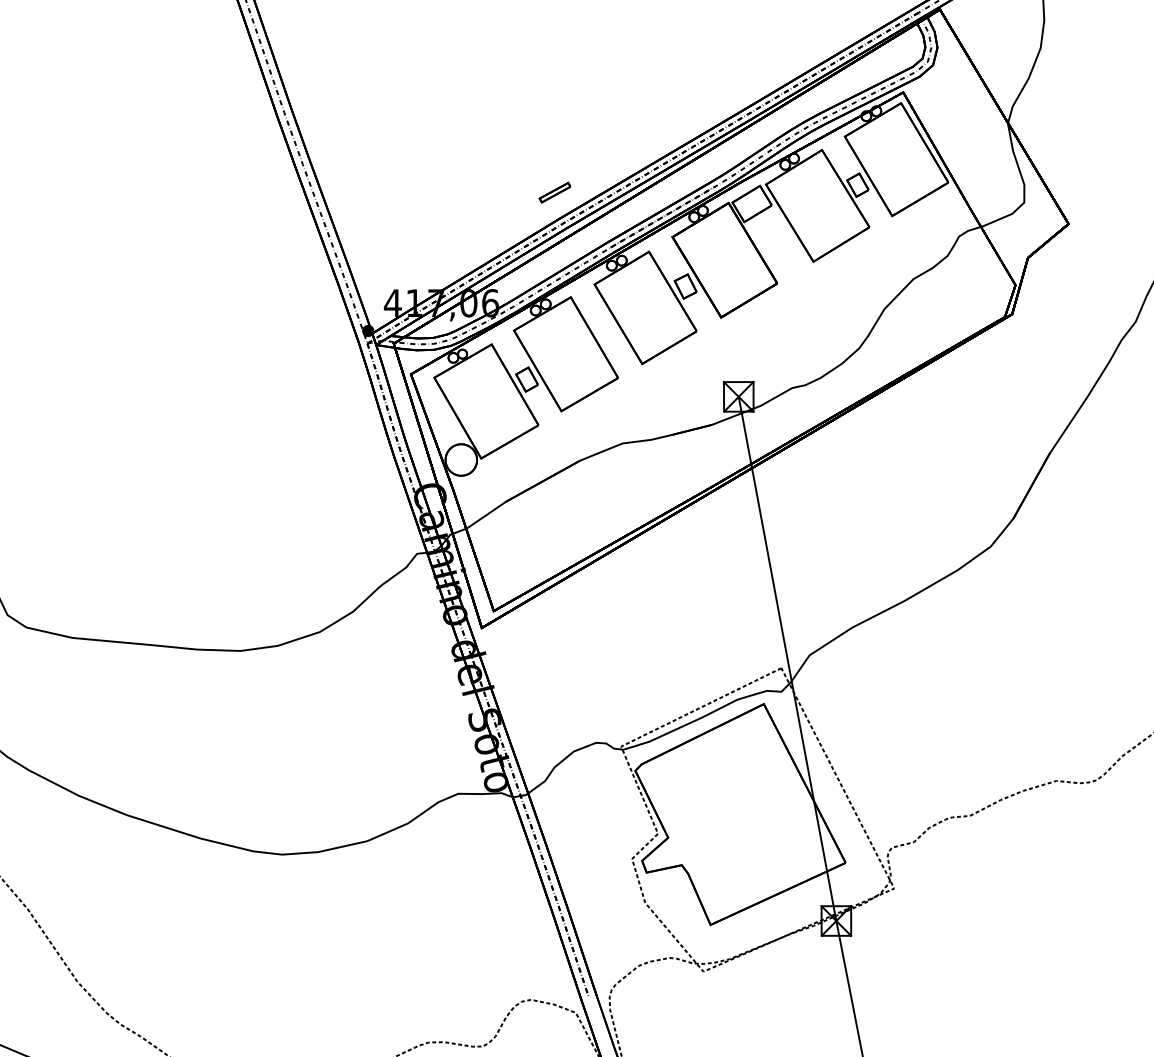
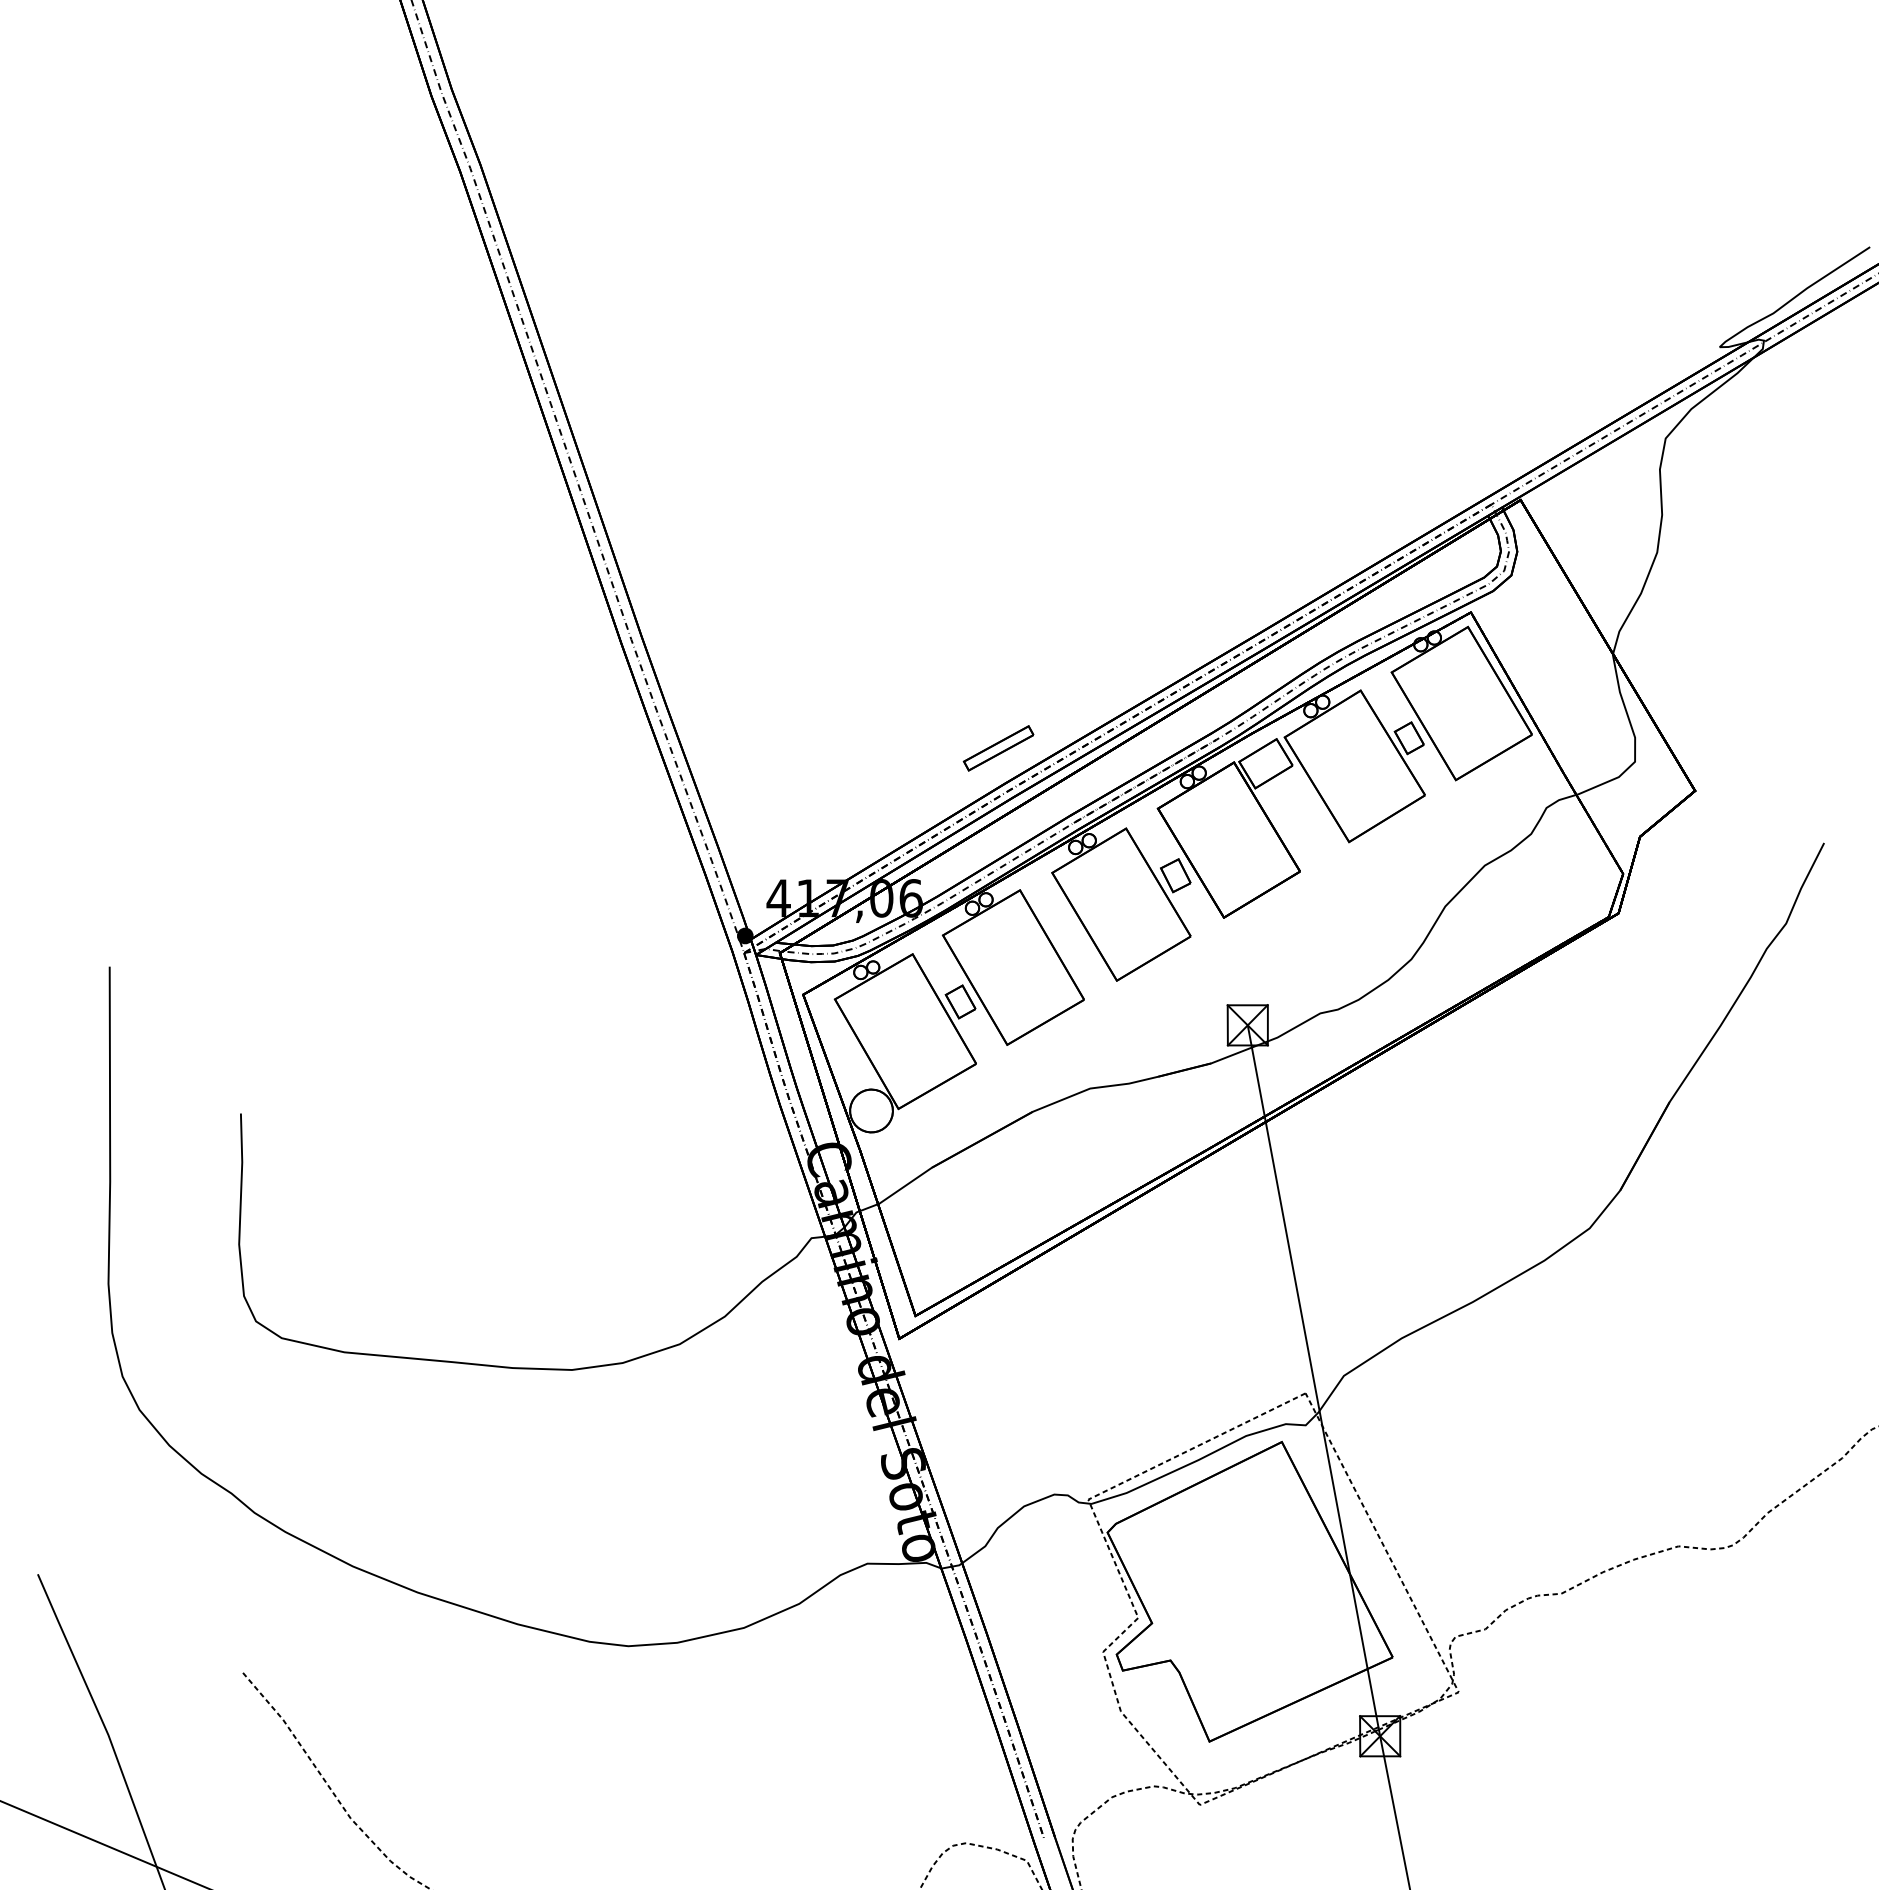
part: (554, 192) -> (998, 748), size x1.67

